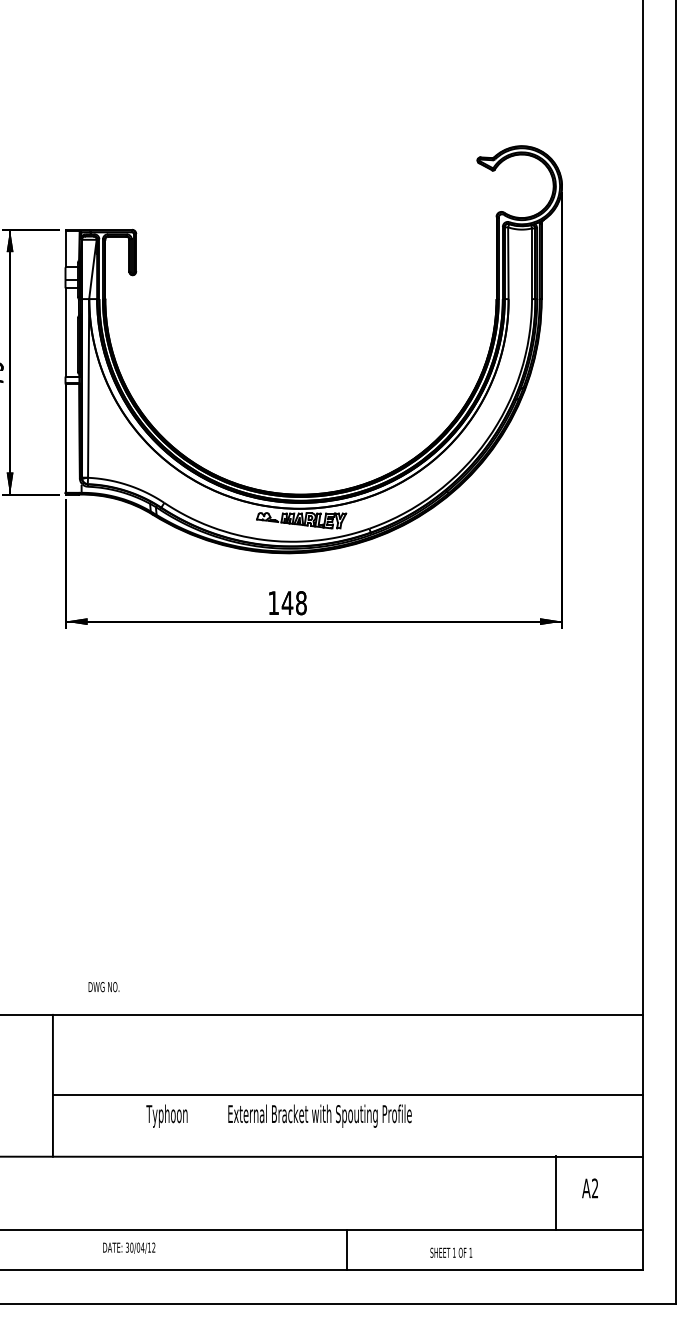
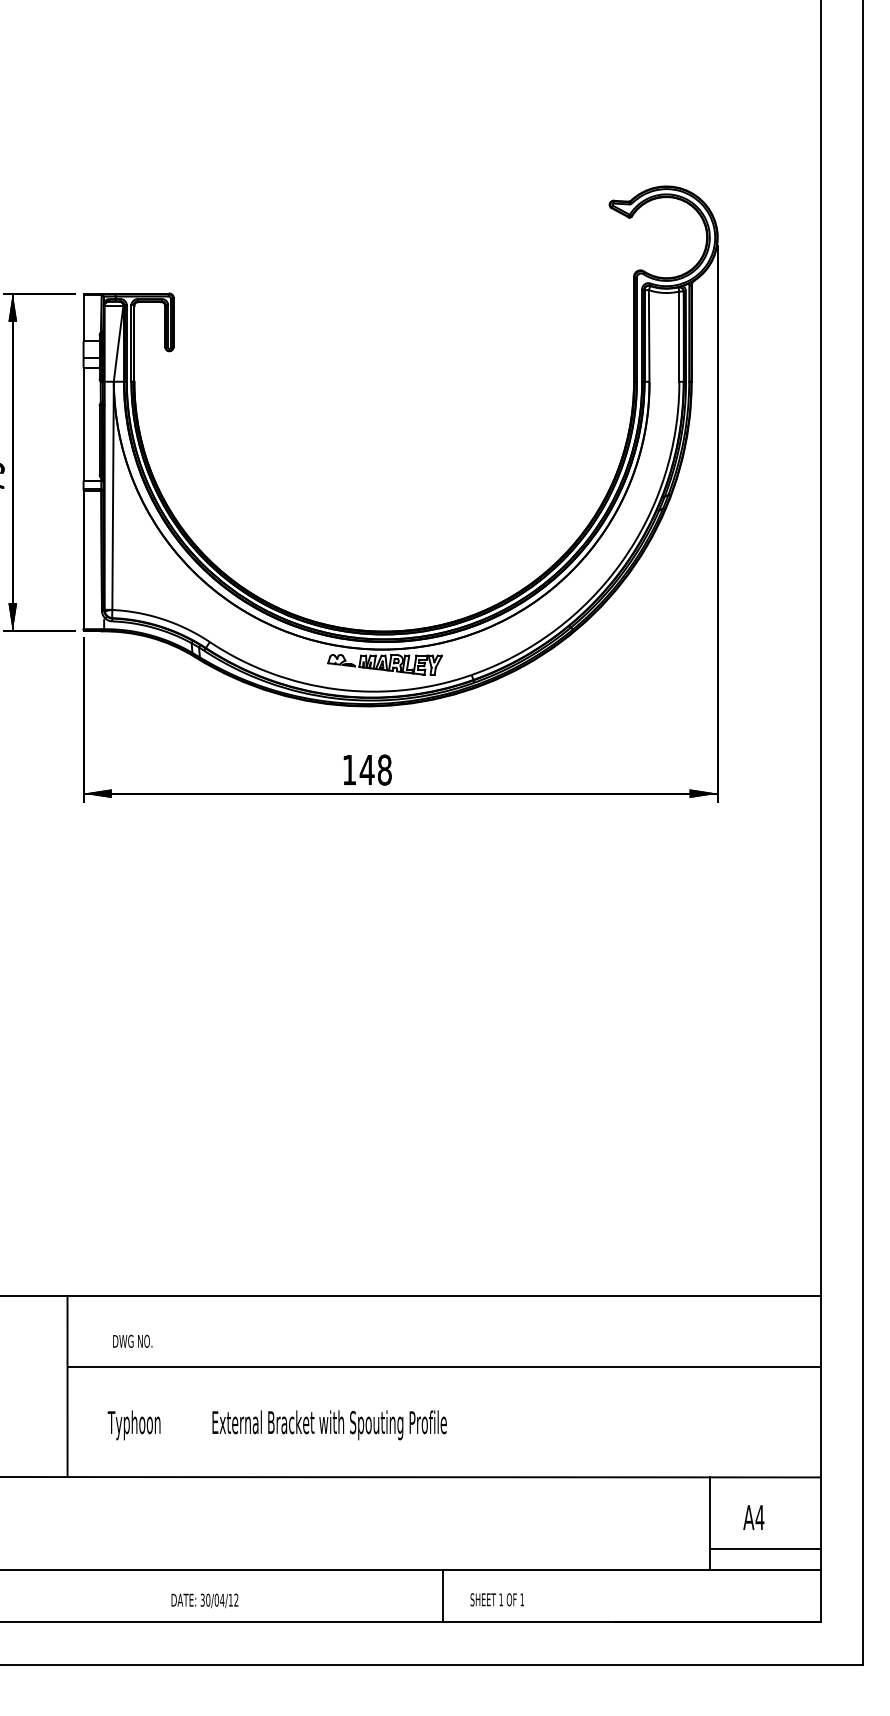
text: (103, 986) -> (132, 1340), moved
line: (347, 1094) -> (443, 1366), moved
text: (278, 1116) -> (276, 1425), moved
text: (594, 1187) -> (759, 1516), A2 -> A4
line: (598, 1213) -> (764, 1549), added
text: (128, 1247) -> (204, 1600), moved
text: (450, 1252) -> (496, 1599), moved

